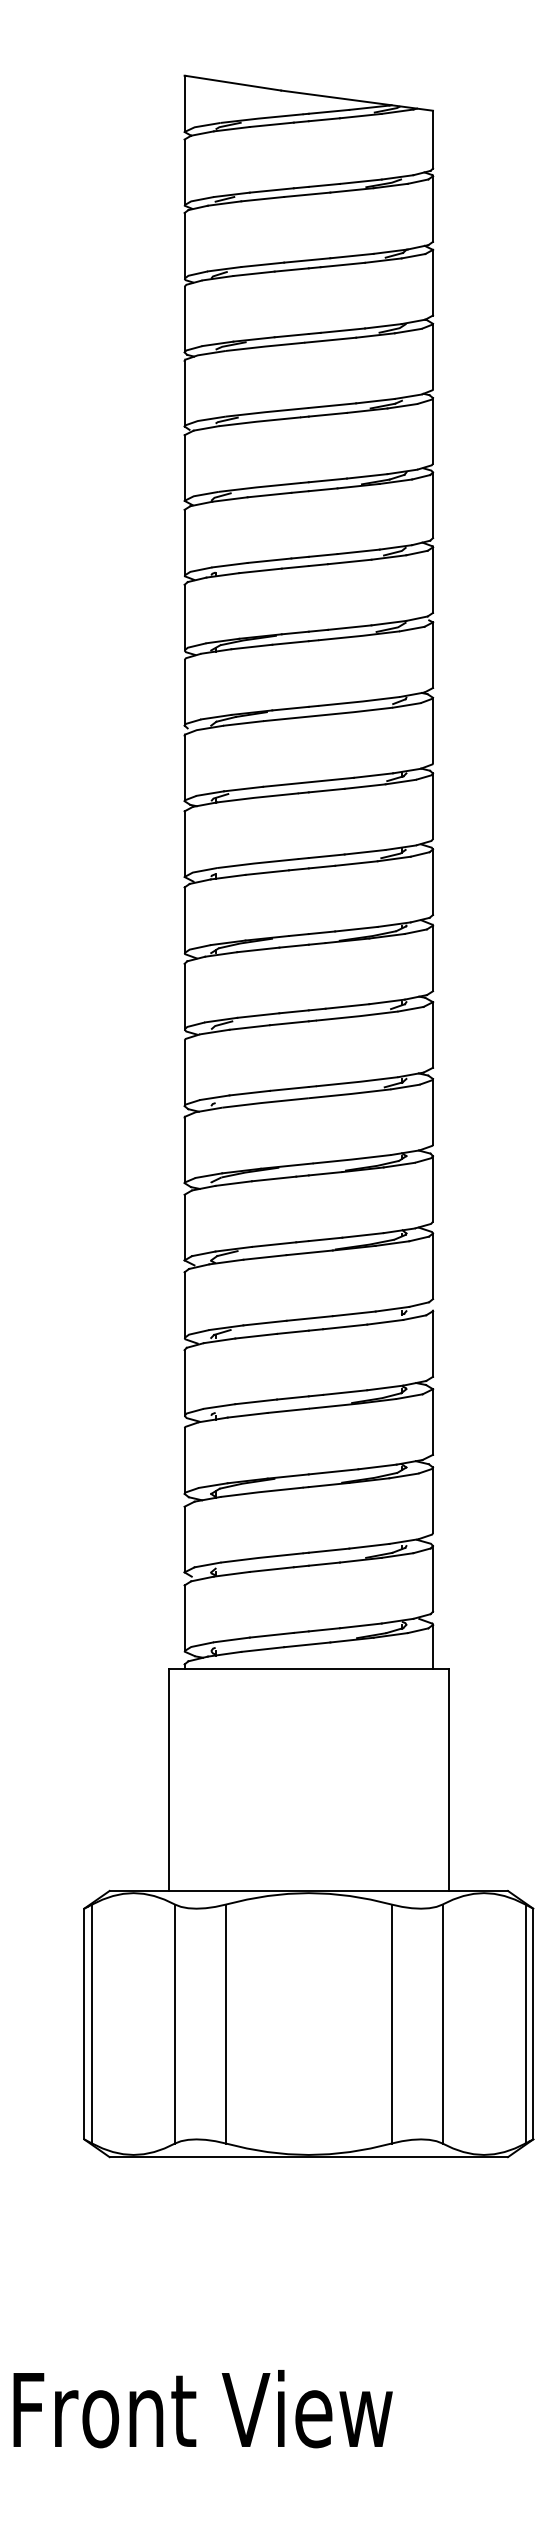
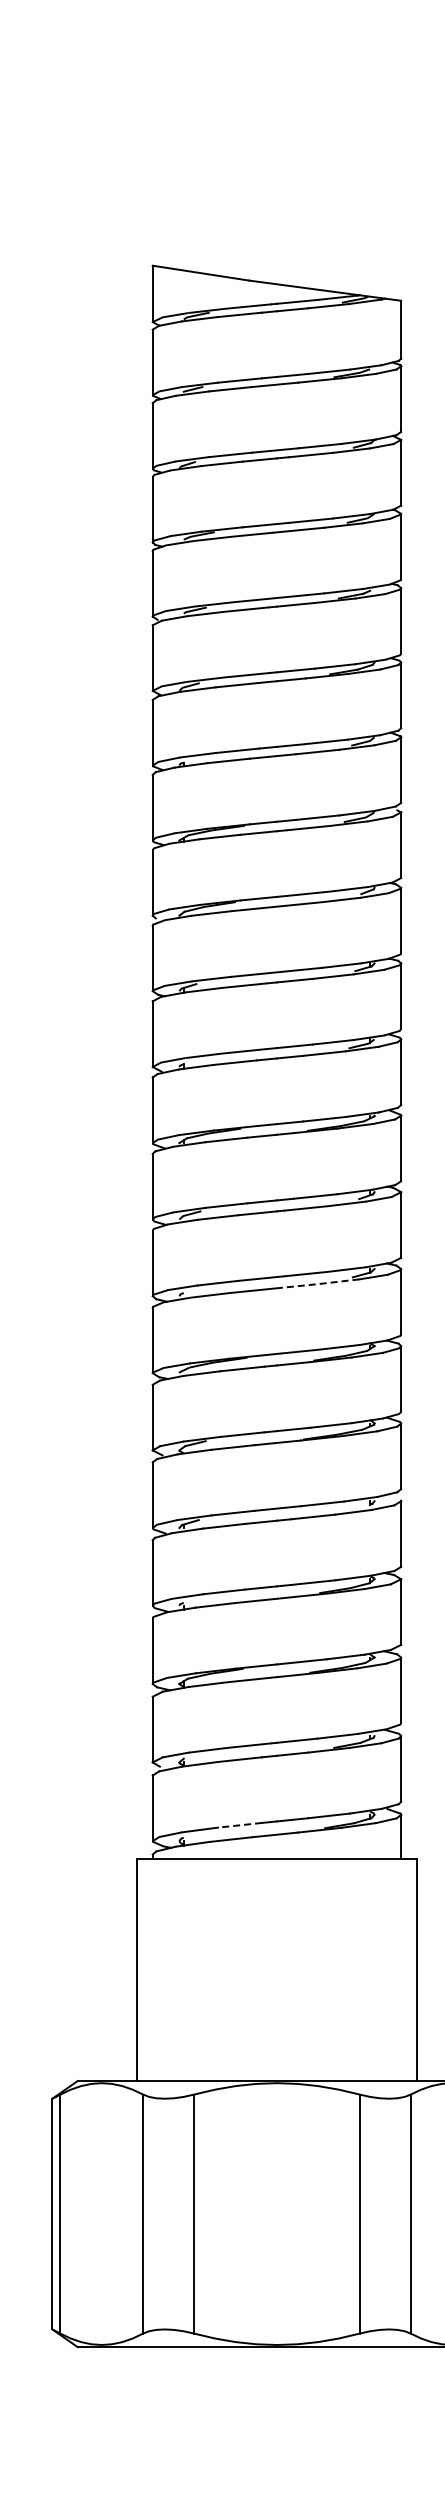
line: (349, 1094) -> (317, 1284), solid -> dashed
line: (271, 1635) -> (239, 1825), solid -> dashed

